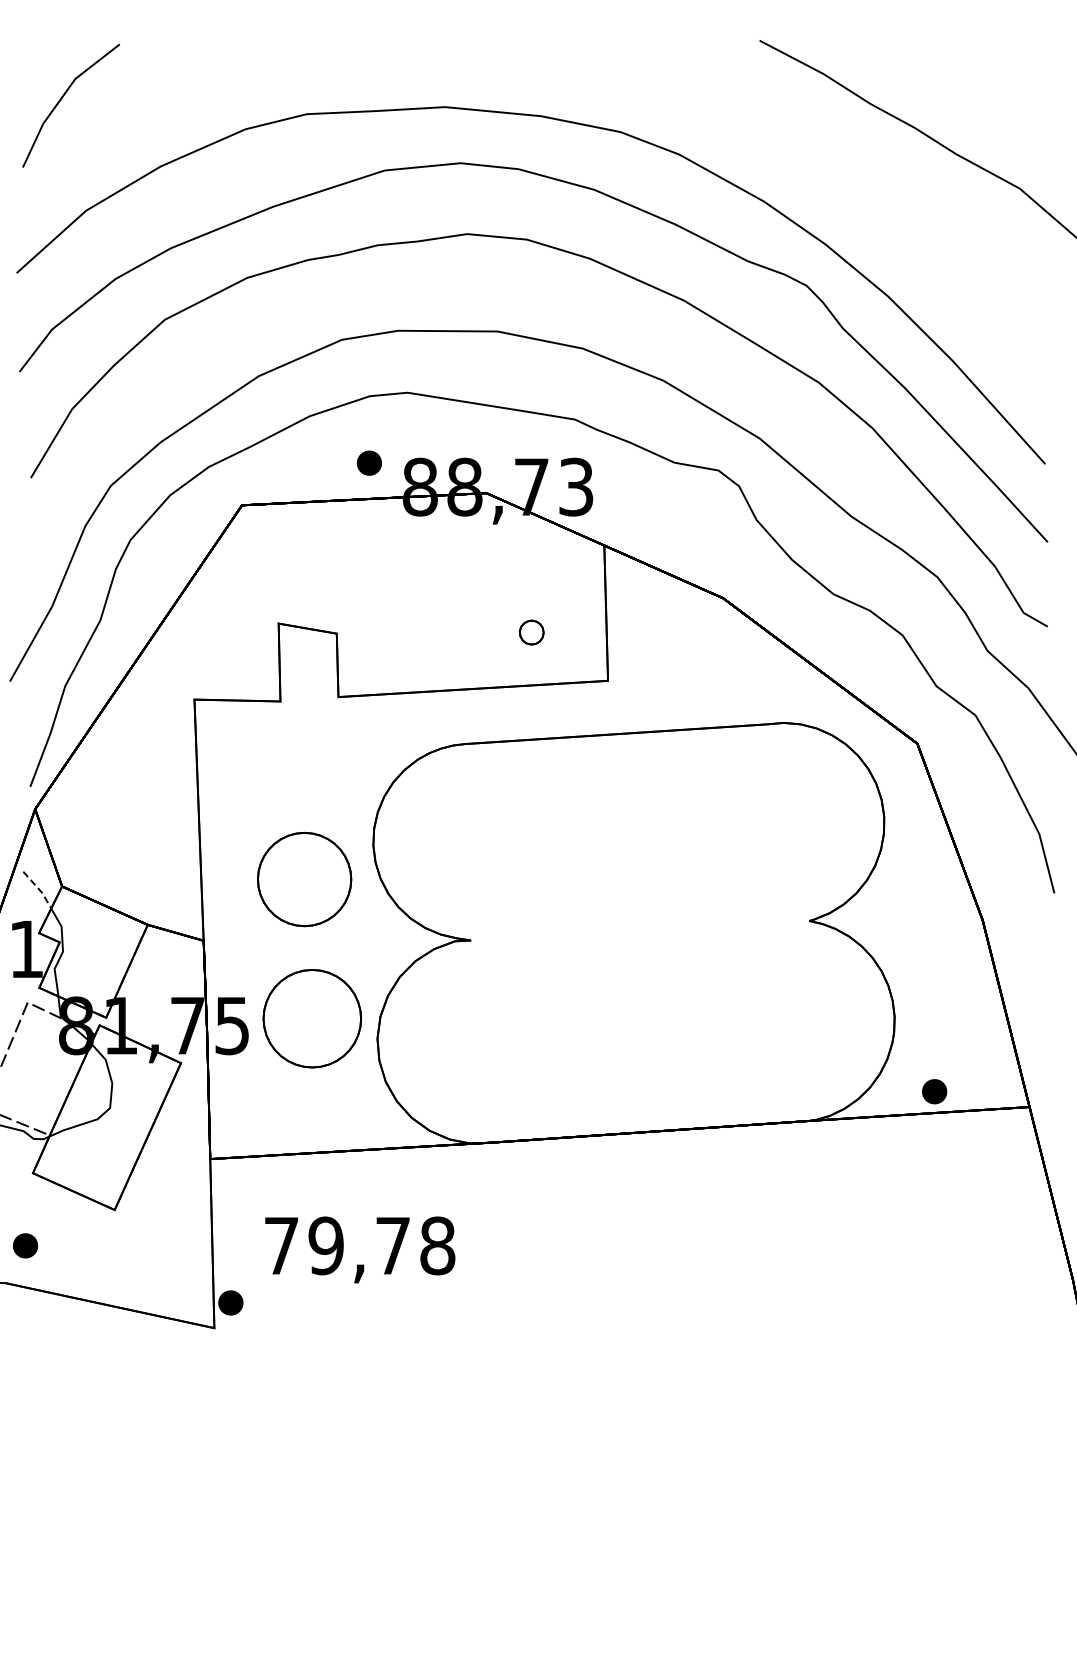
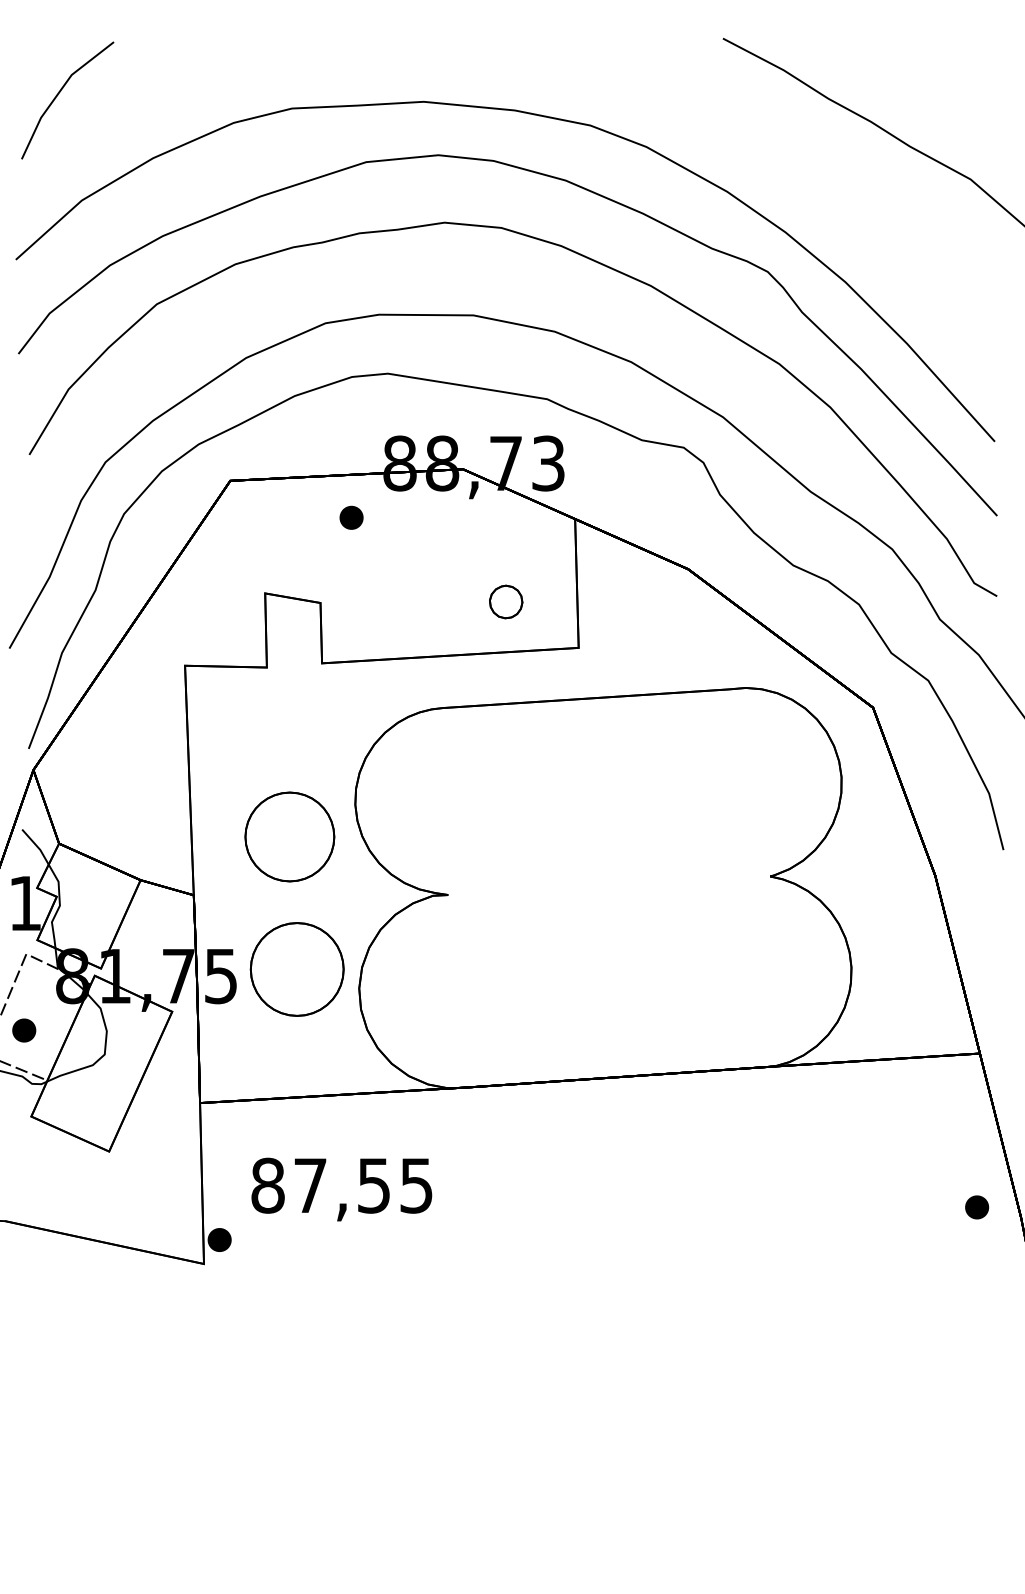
part: (368, 462) -> (350, 517), moved
part: (531, 632) -> (505, 601), size x1.43
line: (39, 889) -> (37, 846), dashed -> solid
part: (934, 1091) -> (976, 1207), moved
part: (25, 1245) -> (24, 1030), moved
text: (359, 1245) -> (342, 1185), 79,78 -> 87,55

